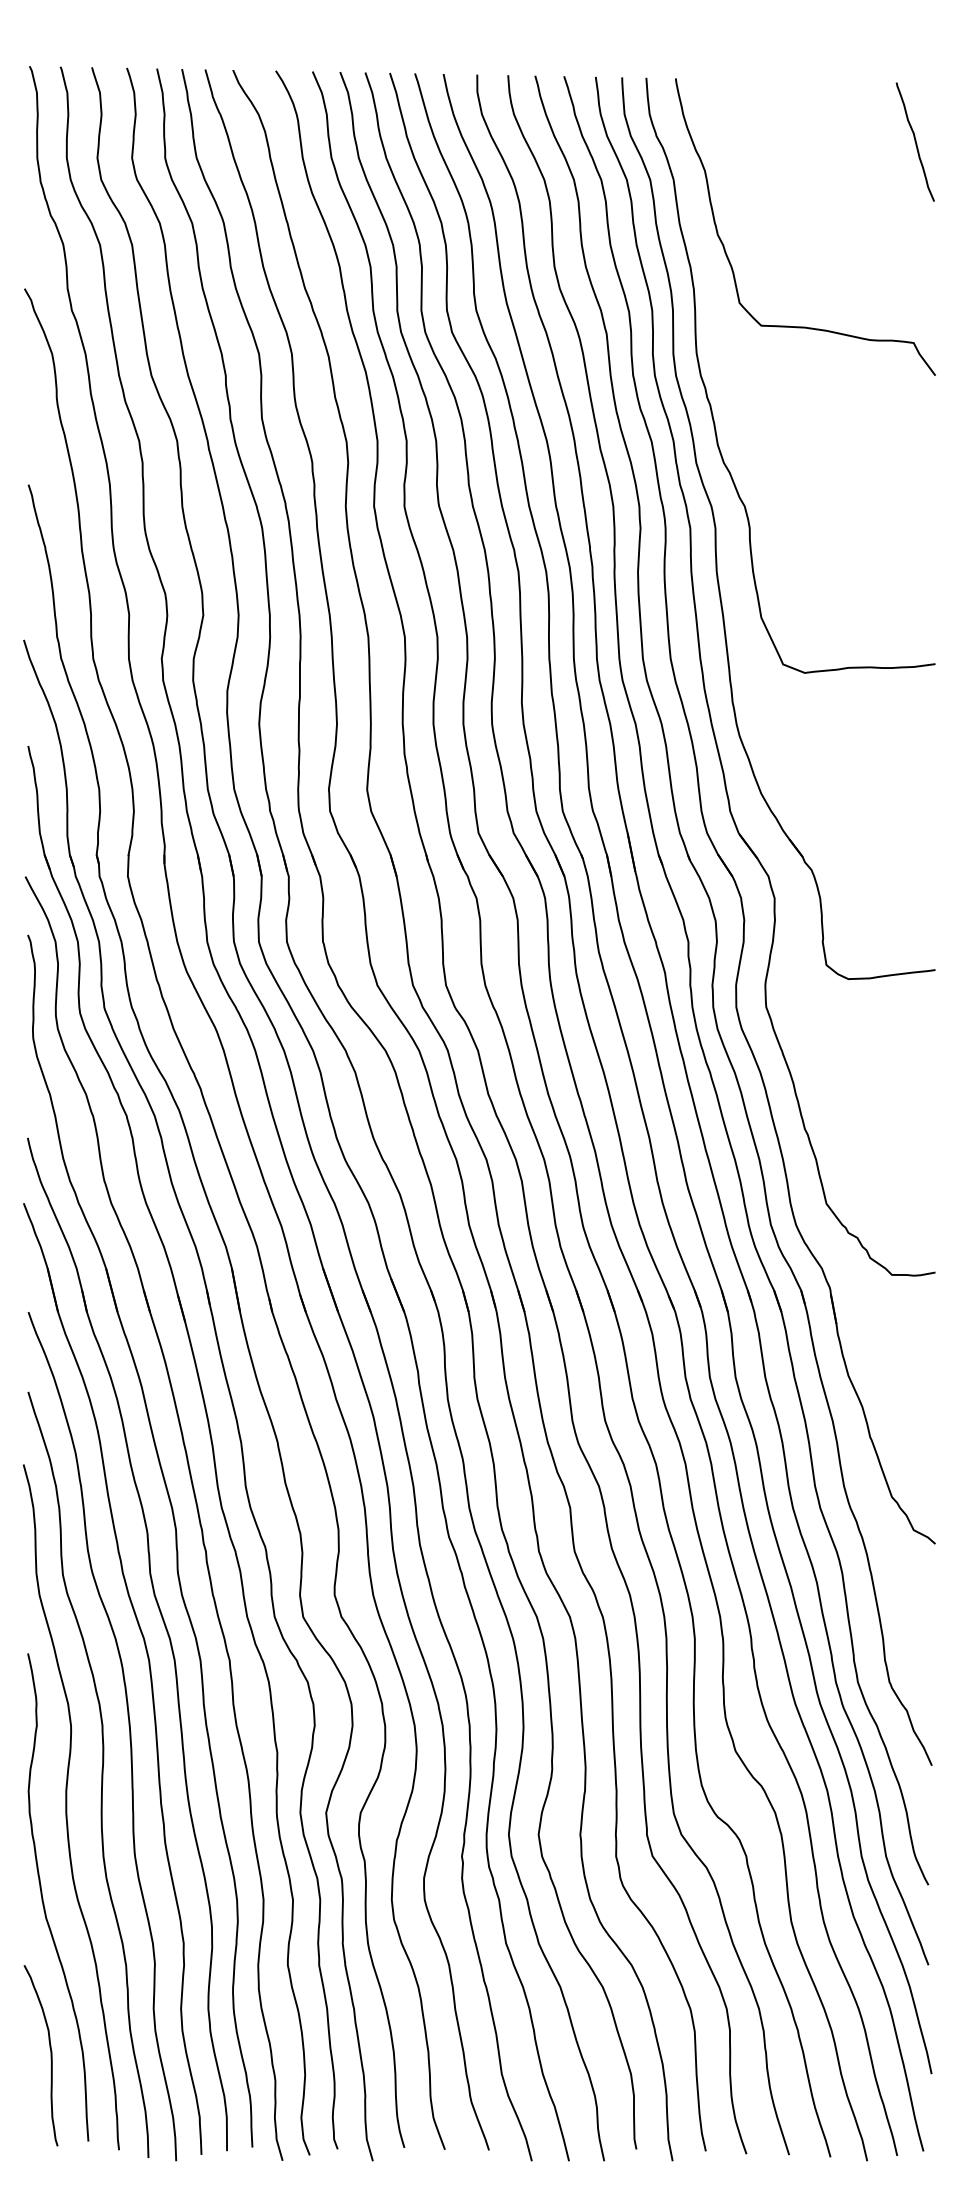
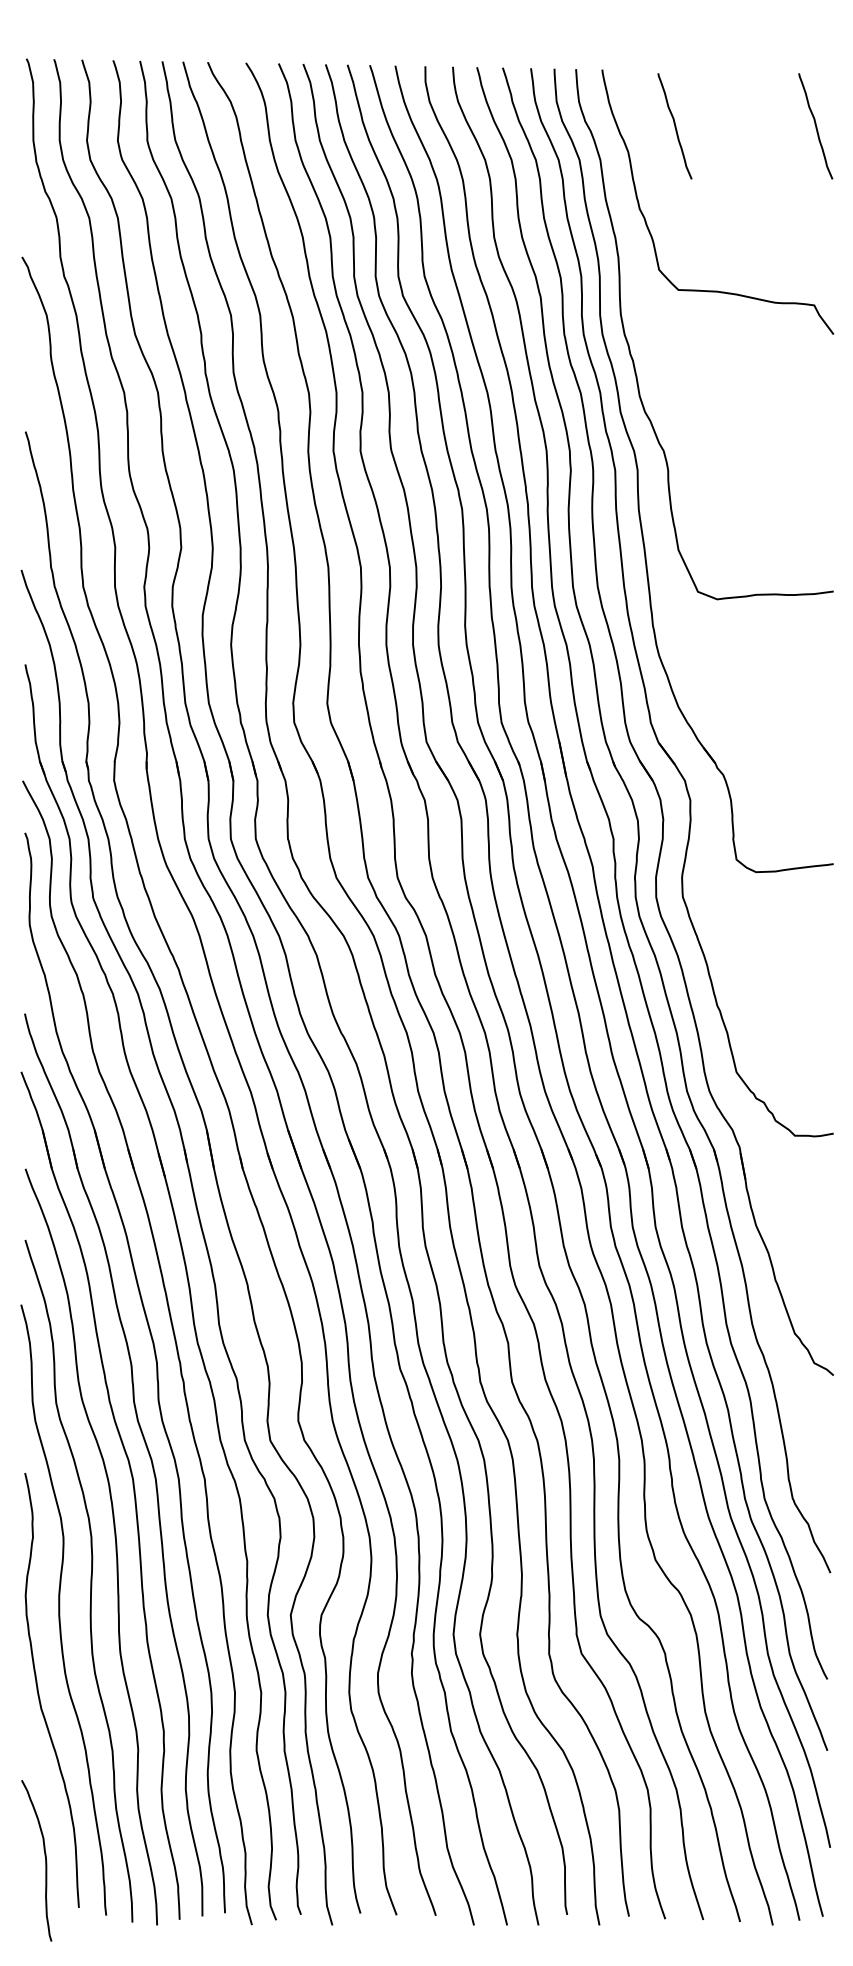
curve: (756, 141) -> (674, 125), added
curve: (50, 2055) -> (45, 1860), moved

